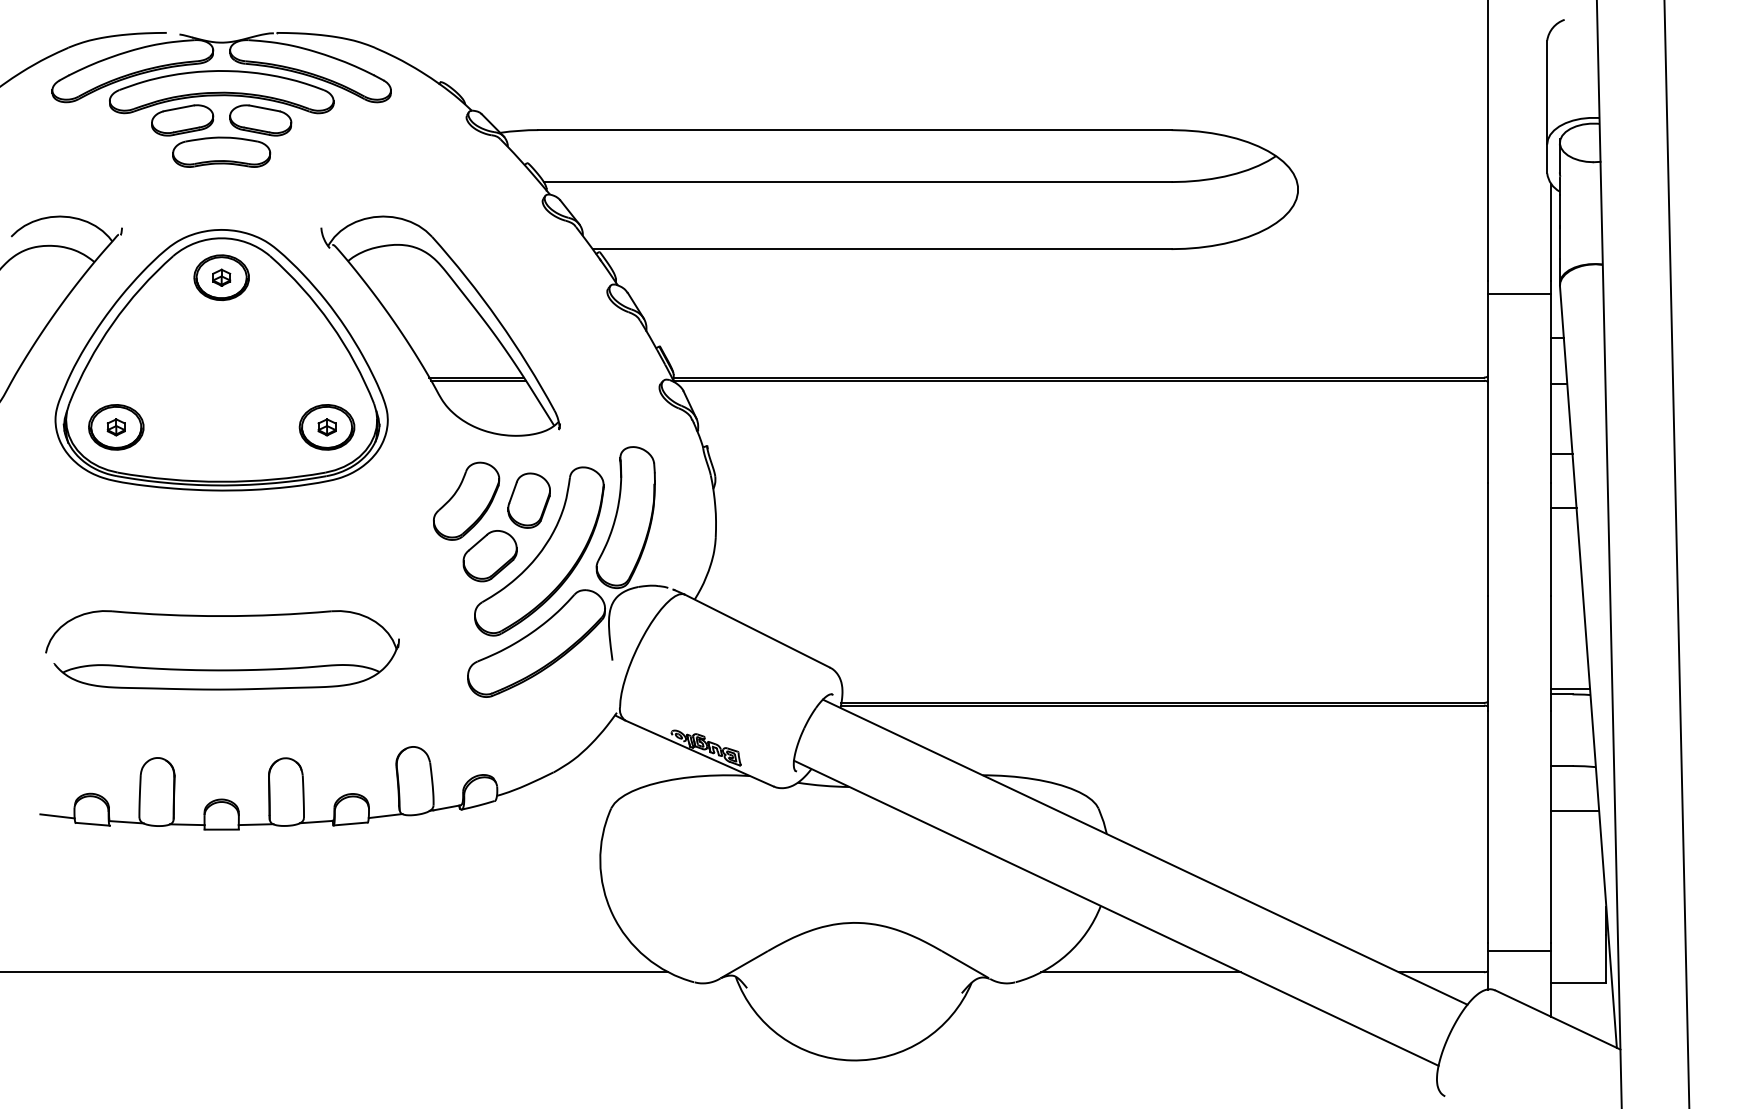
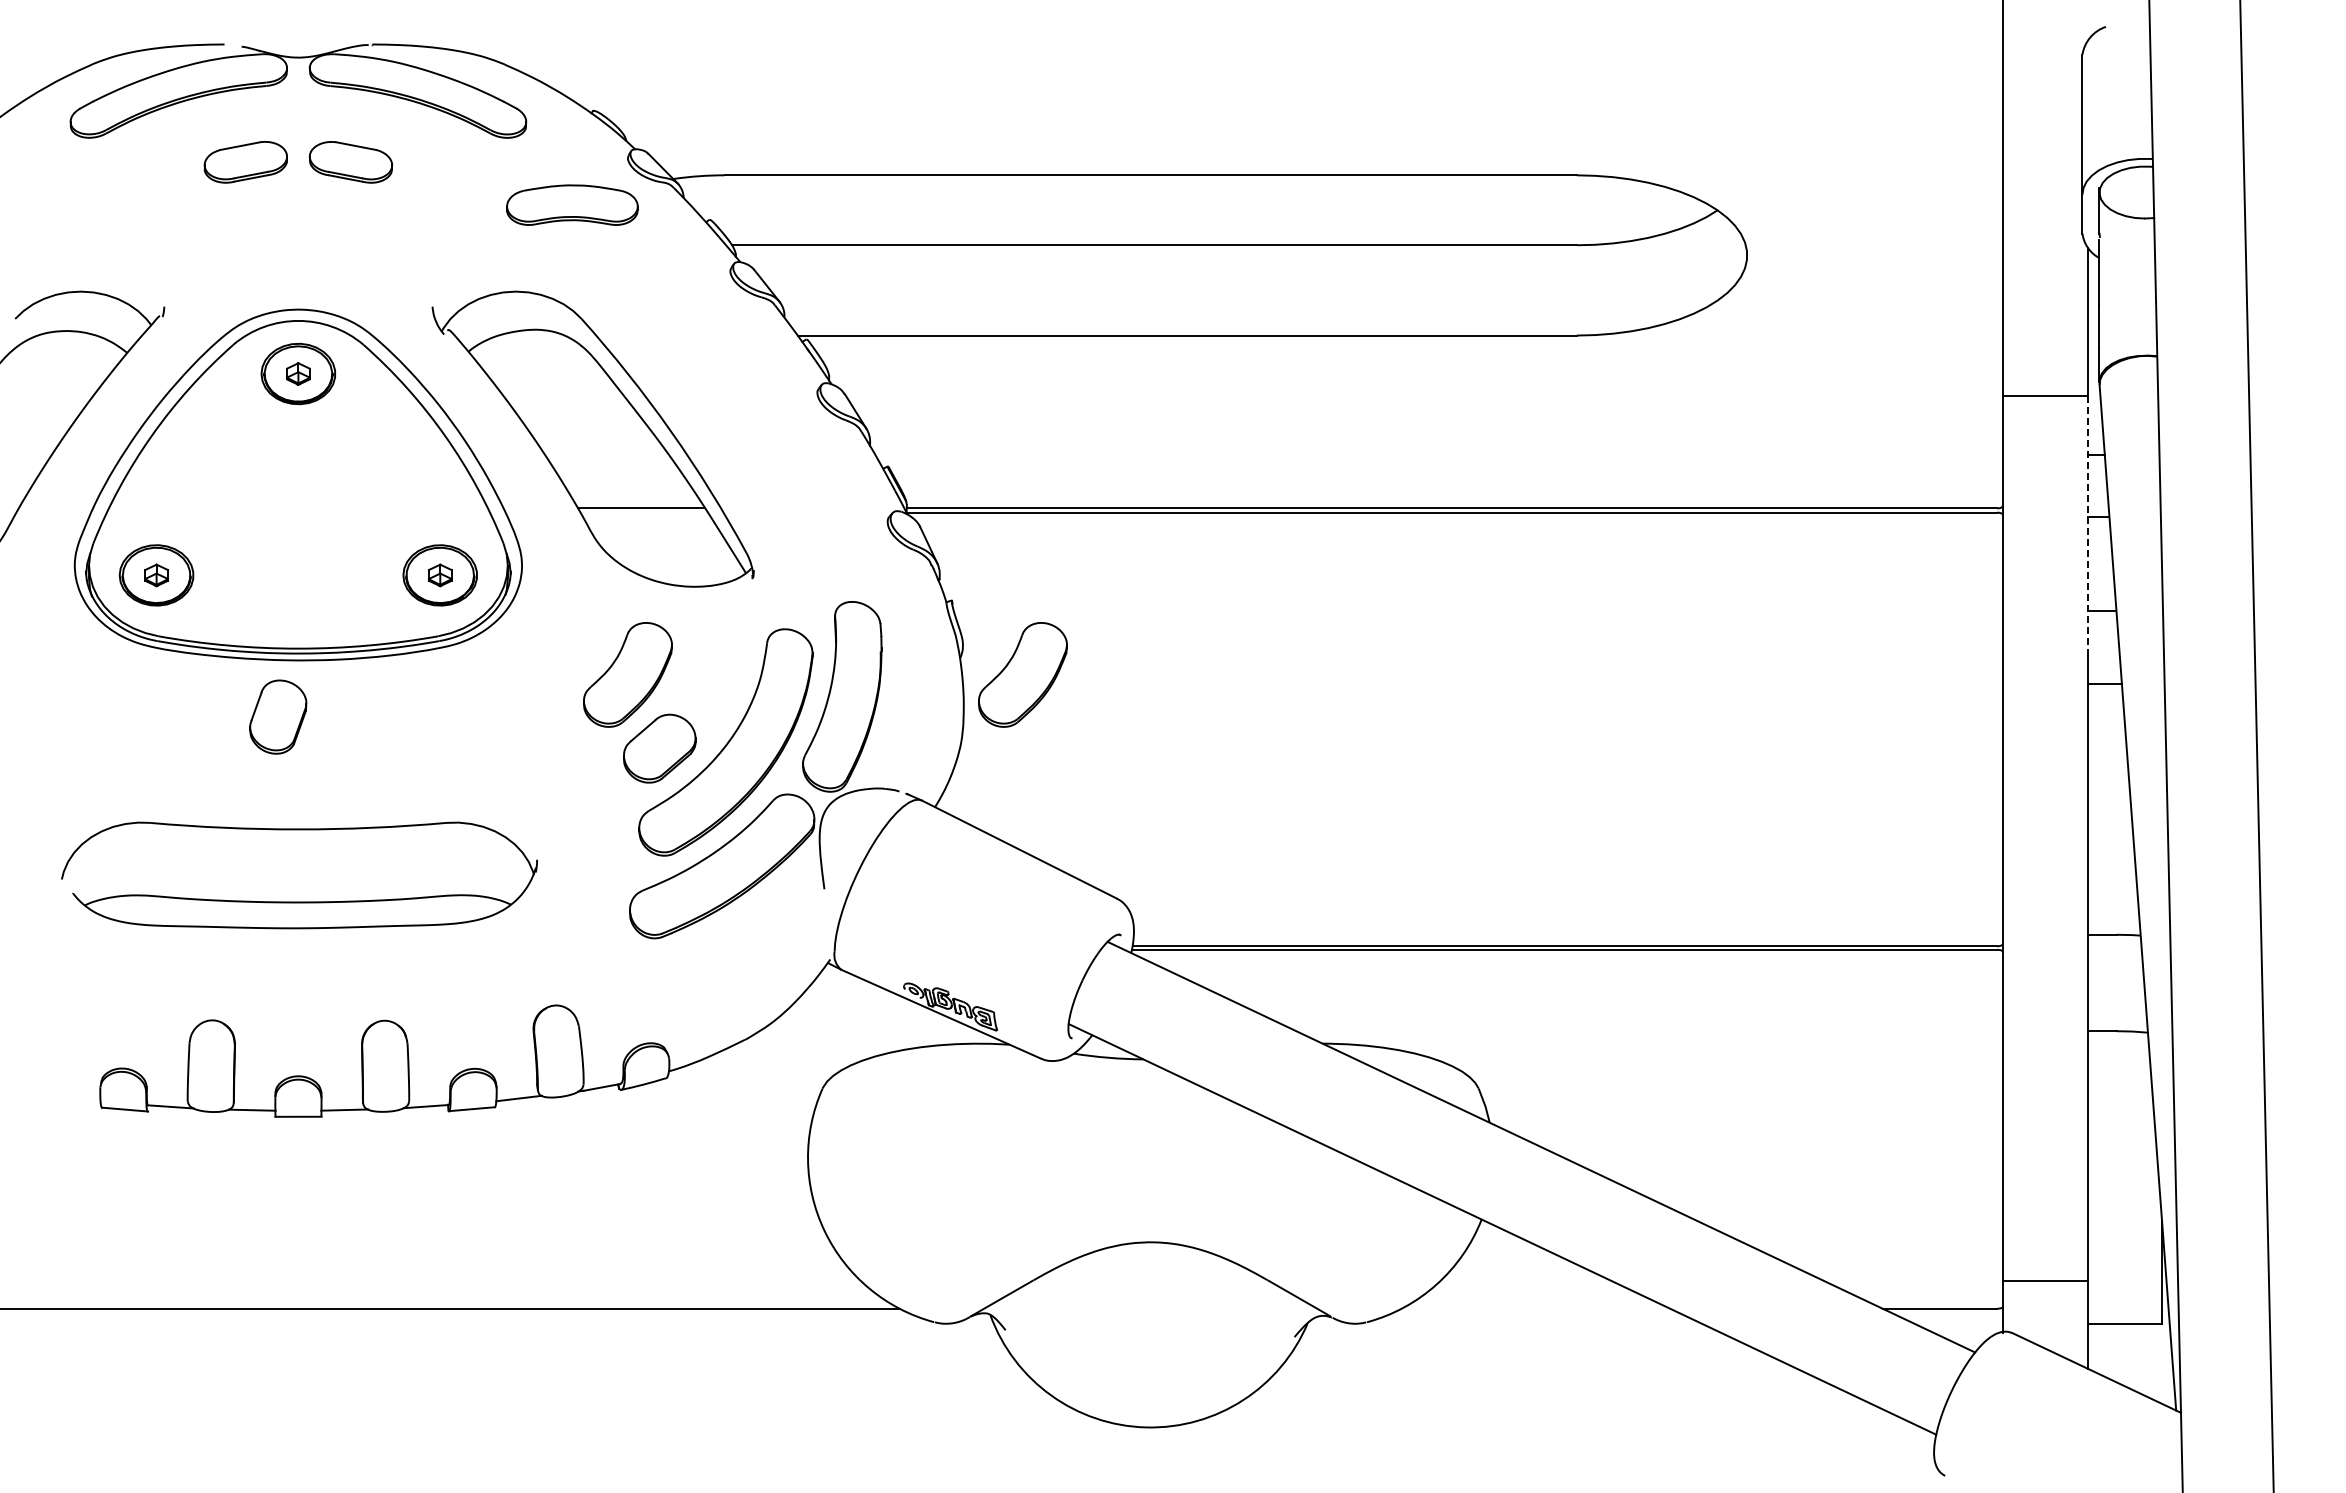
part: (221, 91) -> (298, 123), removed
part: (221, 151) -> (572, 204), moved
line: (478, 380) -> (644, 512), removed
line: (1551, 388) -> (2088, 522), solid -> dashed
part: (529, 500) -> (278, 716), moved
part: (759, 501) -> (1022, 674), added
line: (1571, 688) -> (2114, 927), removed
line: (1575, 810) -> (2120, 1091), removed
line: (57, 816) -> (77, 1098), removed
line: (1140, 972) -> (1535, 1308), removed

